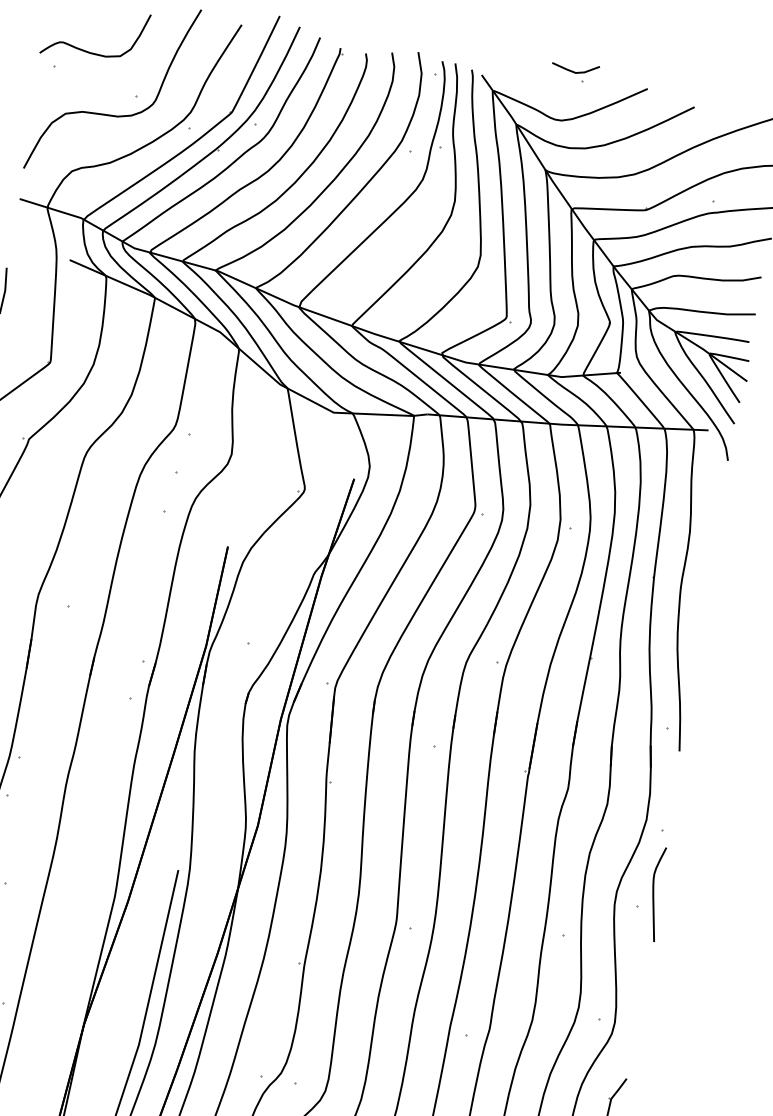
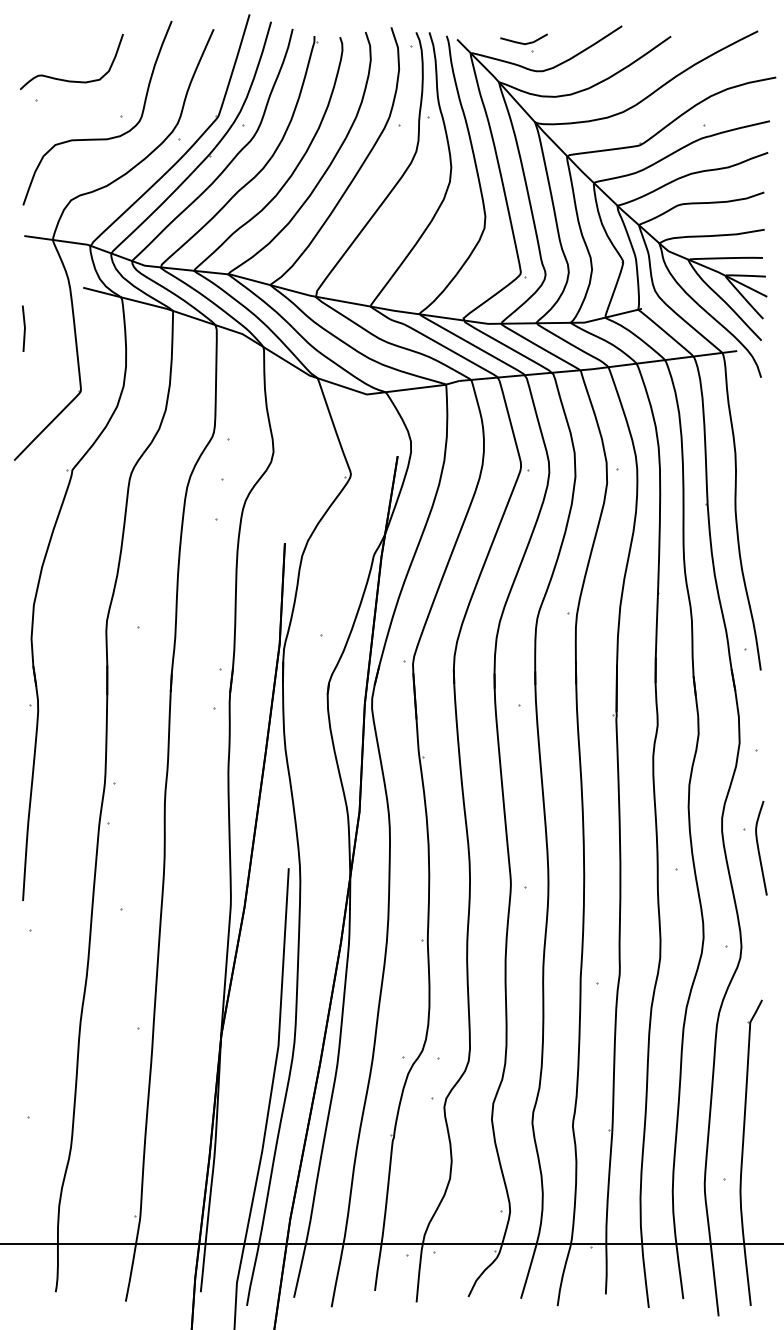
part: (574, 71) -> (523, 42), moved
curve: (654, 894) -> (759, 848), moved

